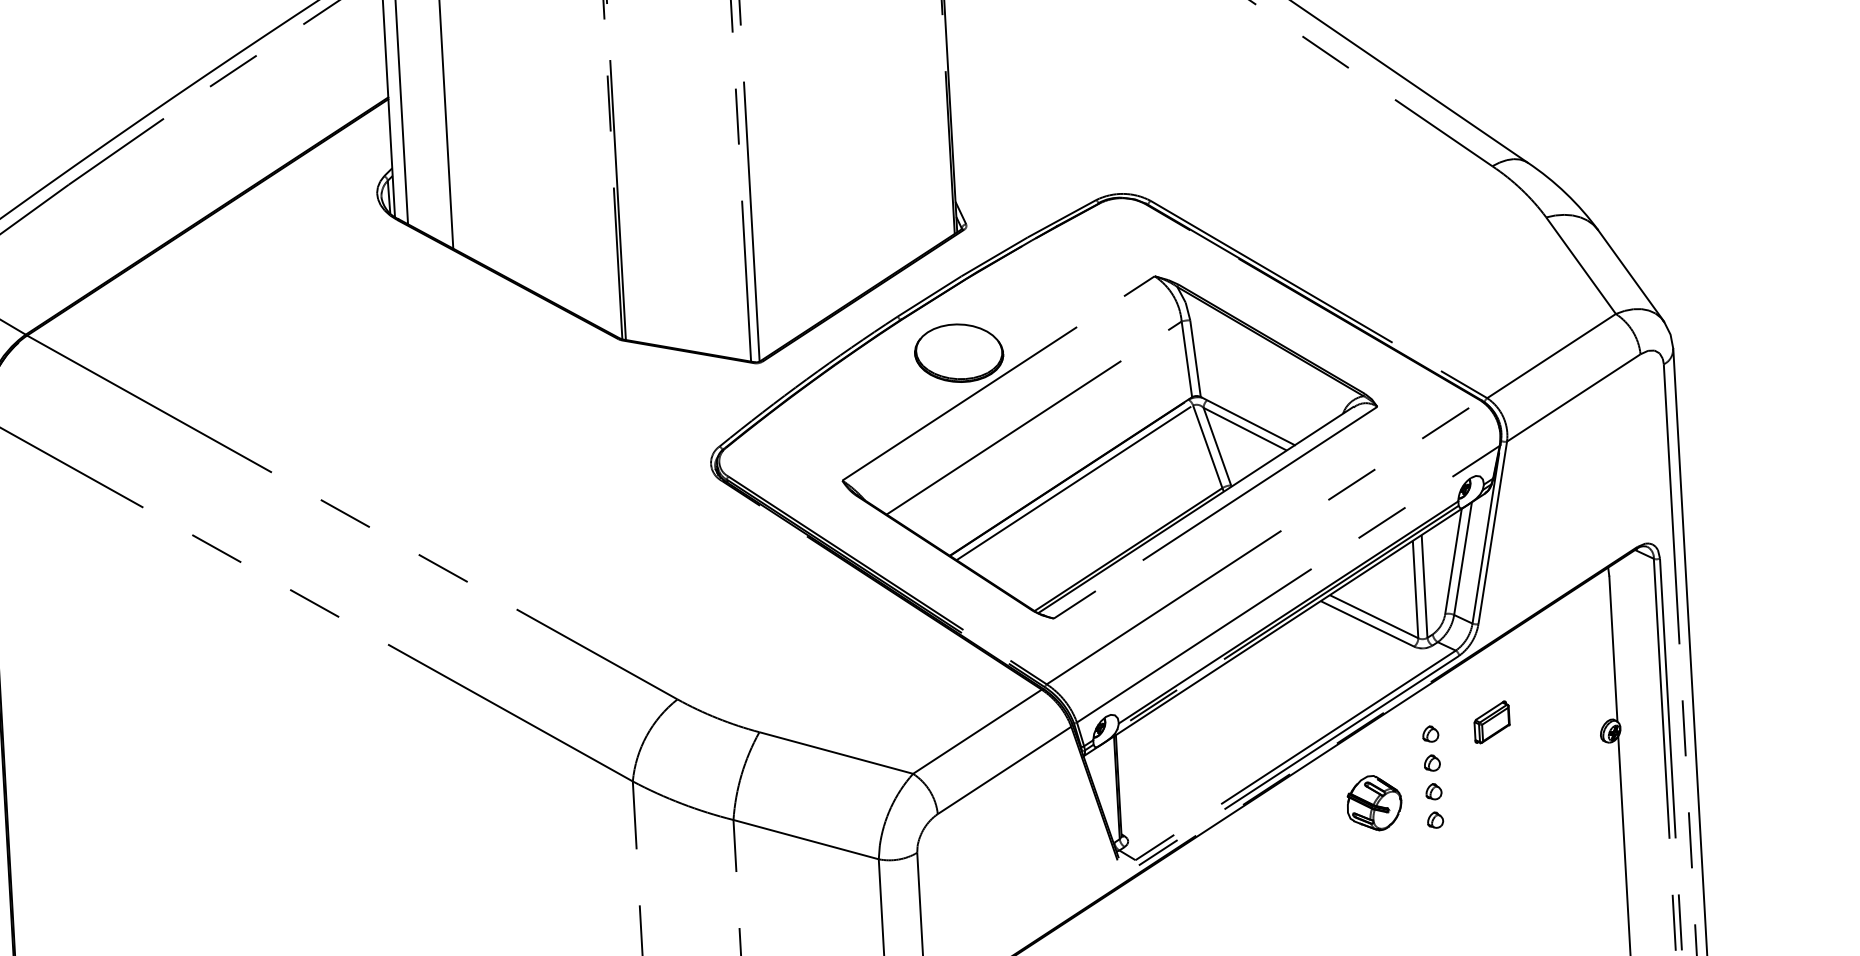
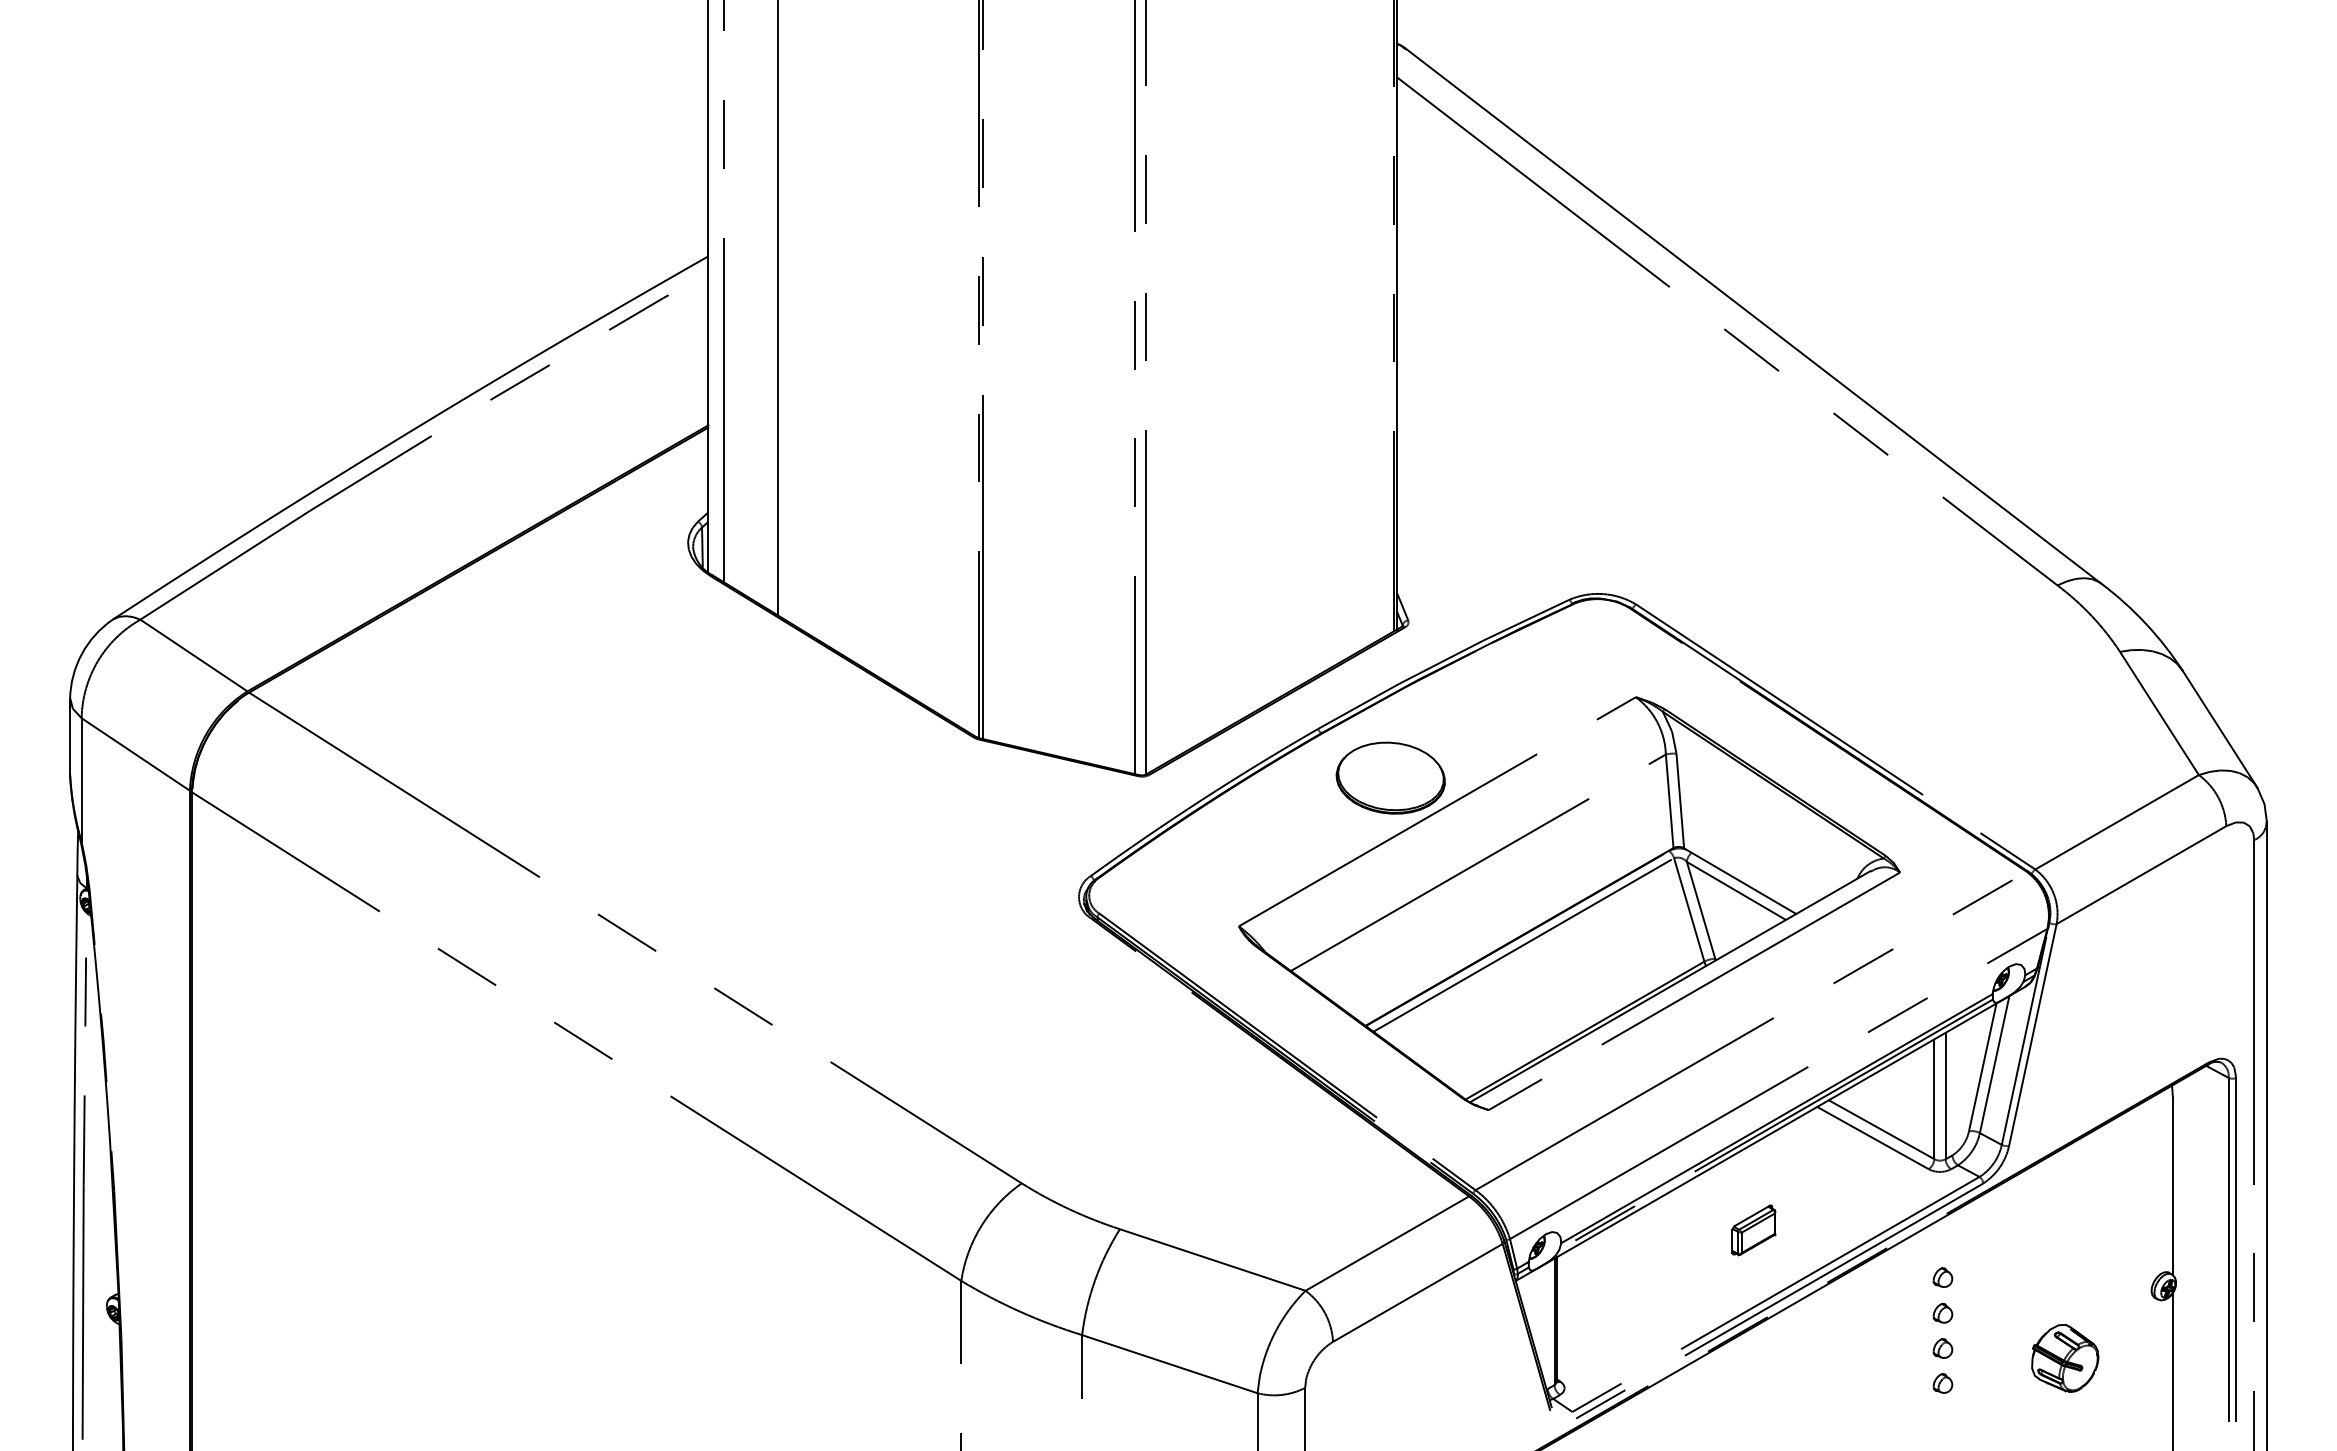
part: (1491, 722) -> (1753, 1230), moved
part: (1374, 803) -> (2065, 1358), moved

